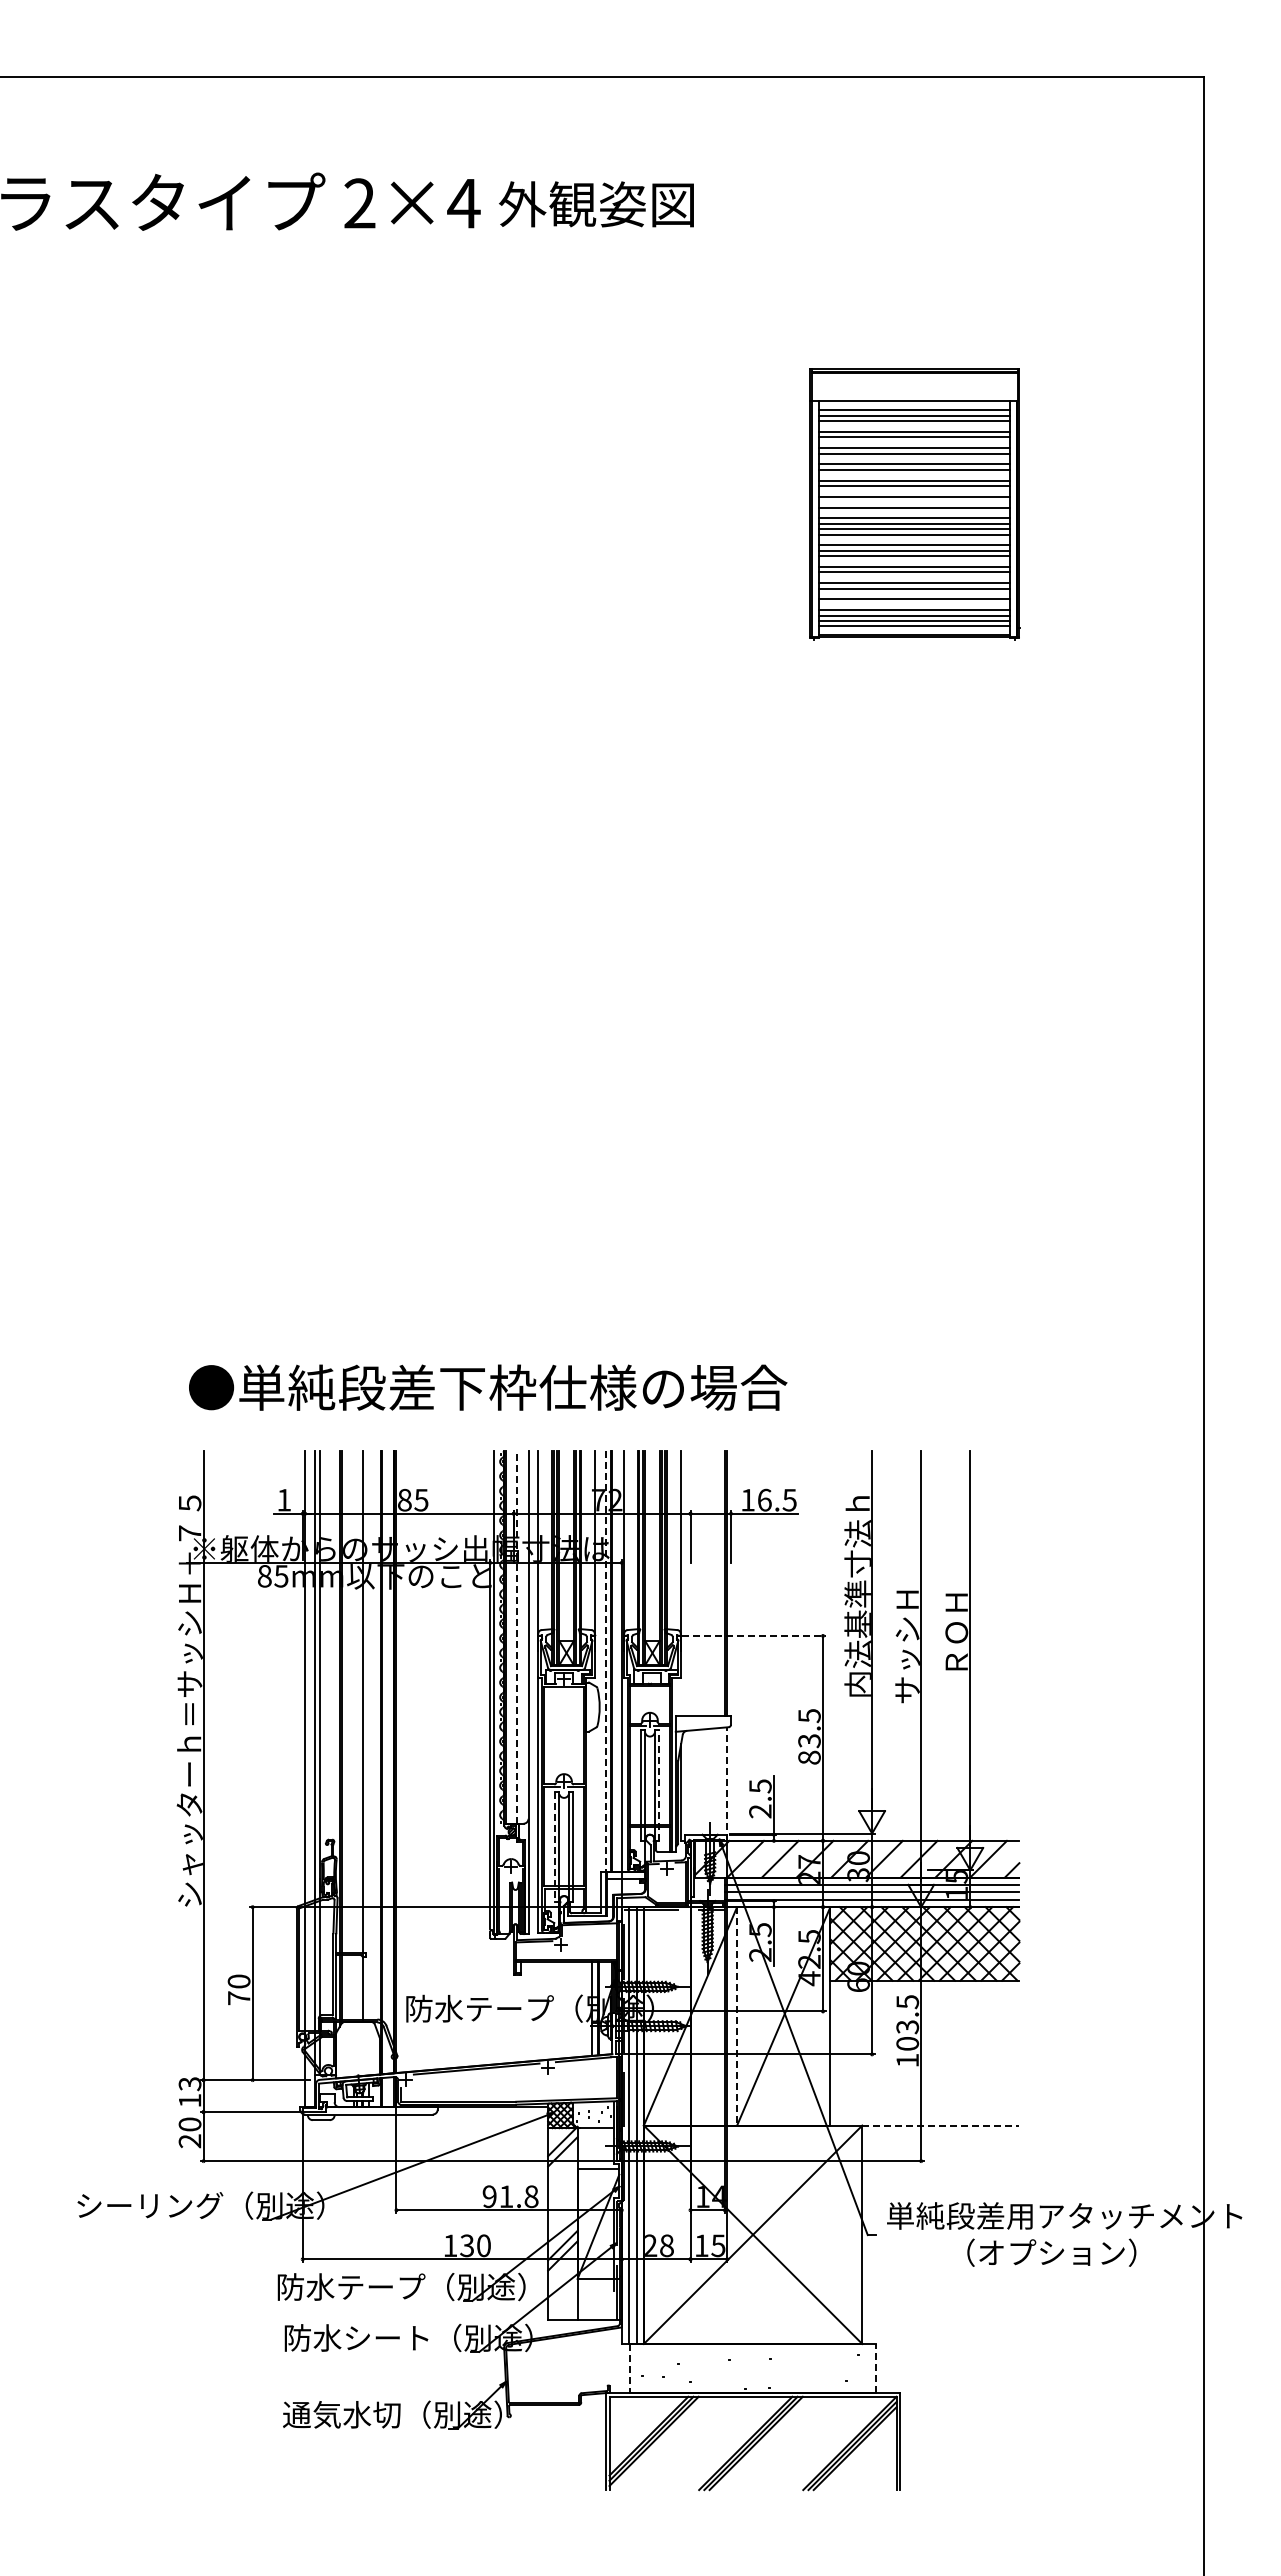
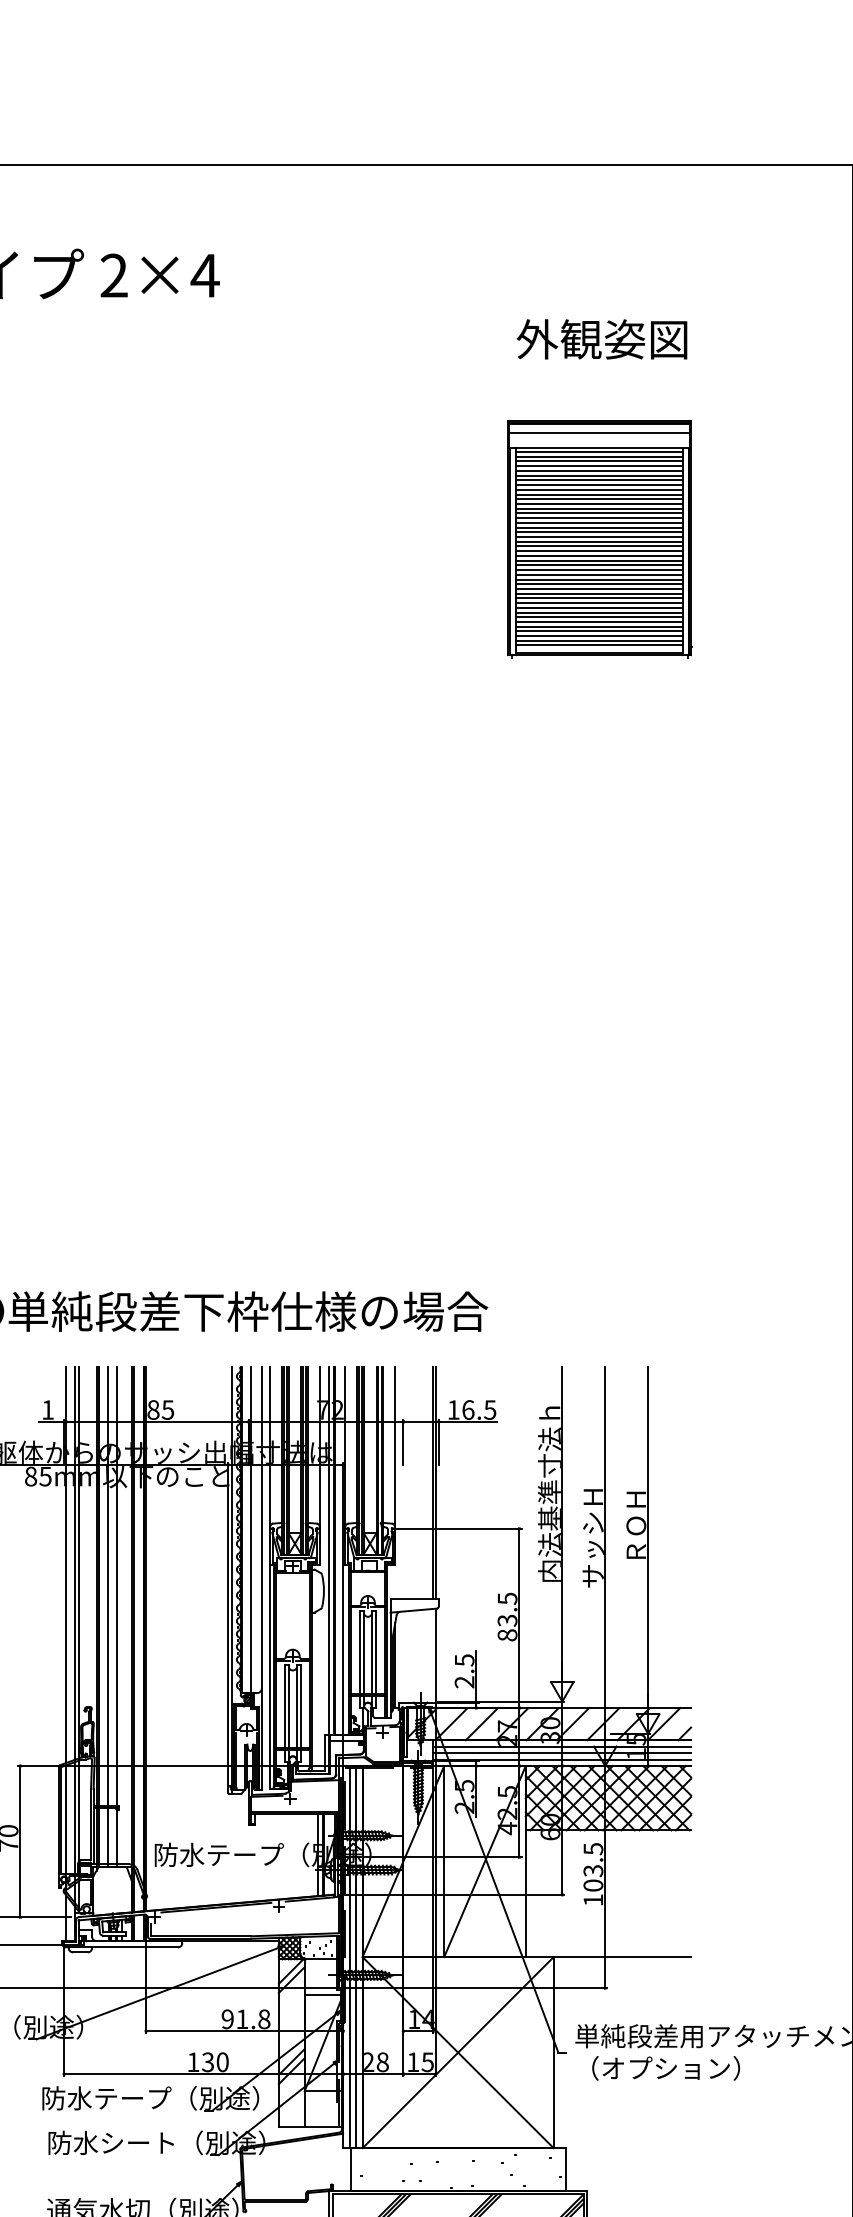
text: (596, 204) -> (601, 339), moved
line: (914, 383) -> (599, 433), added
line: (914, 405) -> (599, 452), added
line: (914, 426) -> (599, 470), added
line: (914, 442) -> (599, 484), added
line: (914, 459) -> (599, 499), added
line: (914, 475) -> (599, 513), added
line: (914, 491) -> (599, 527), added
line: (914, 502) -> (599, 537), added
line: (914, 513) -> (599, 546), added
line: (914, 540) -> (599, 570), added
line: (914, 561) -> (599, 588), added
line: (914, 577) -> (599, 602), added
line: (914, 594) -> (599, 617), added
line: (914, 604) -> (599, 626), added
line: (753, 1635) -> (458, 1528), dashed -> solid
line: (516, 1636) -> (251, 1529), dashed -> solid
line: (605, 1661) -> (329, 1551), dashed -> solid
line: (352, 1736) -> (107, 1616), added
line: (727, 1784) -> (435, 1658), dashed -> solid
line: (659, 1785) -> (376, 1659), dashed -> solid
line: (554, 1847) -> (284, 1713), dashed -> solid
line: (737, 2016) -> (444, 1861), dashed -> solid
line: (940, 2125) -> (622, 1957), dashed -> solid
text: (1051, 2252) -> (665, 2068), moved
line: (630, 2368) -> (350, 2169), dashed -> solid
line: (875, 2368) -> (565, 2169), dashed -> solid

